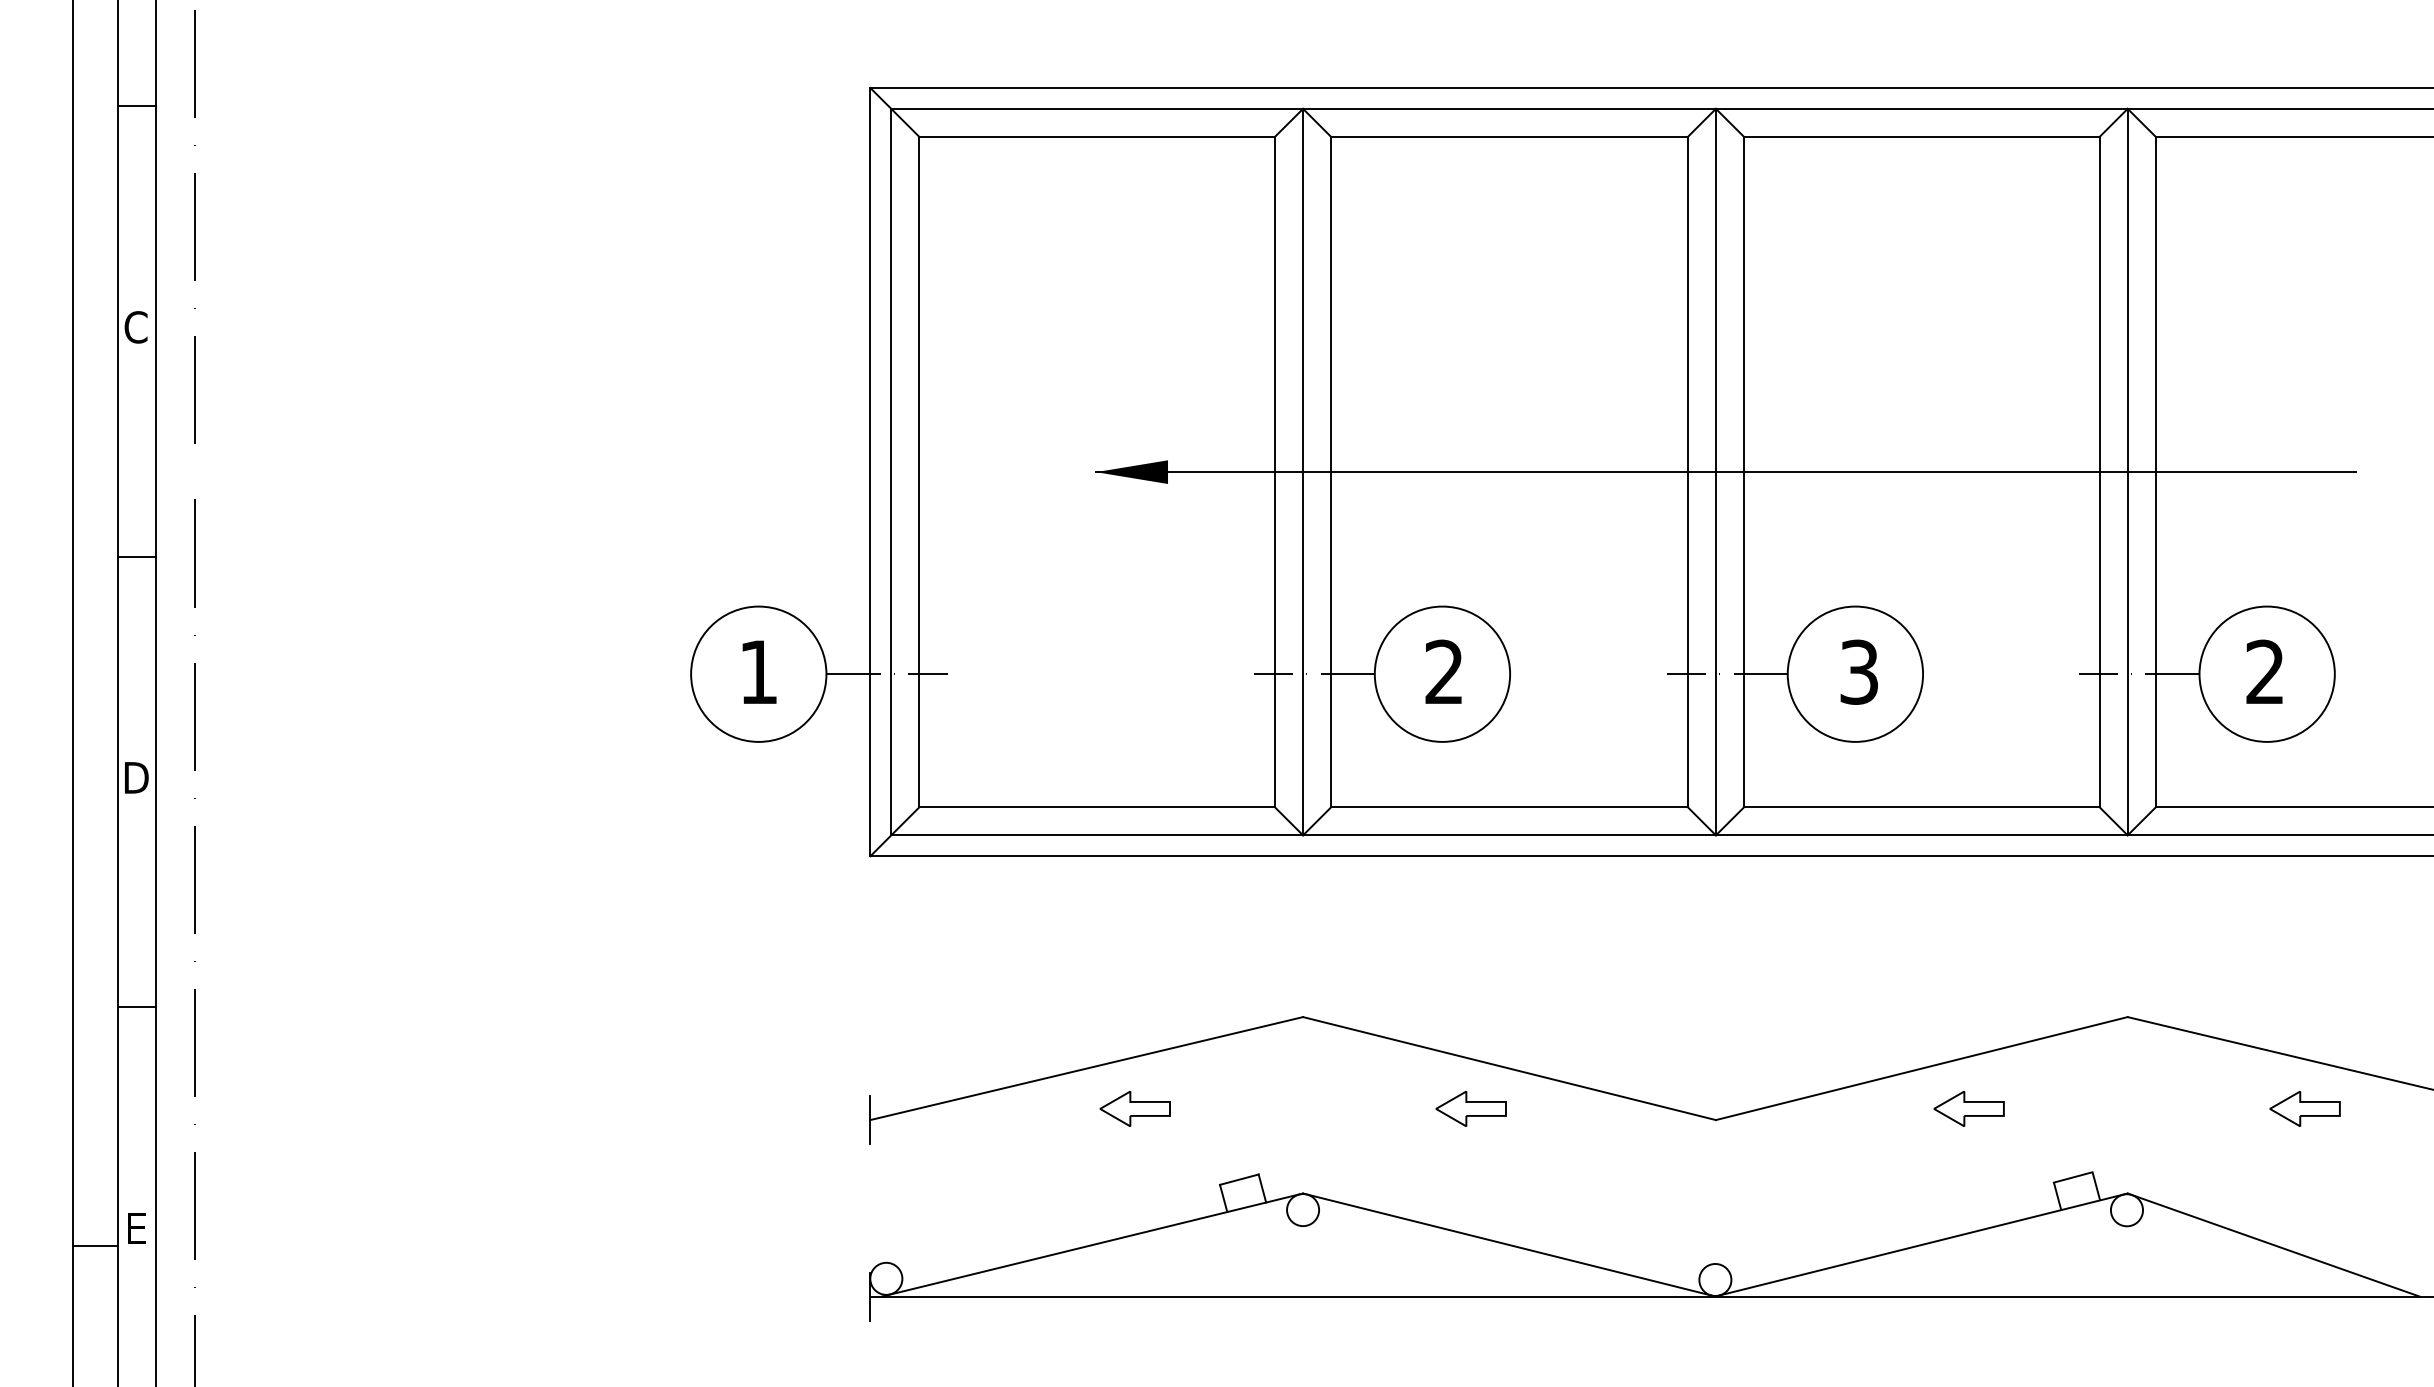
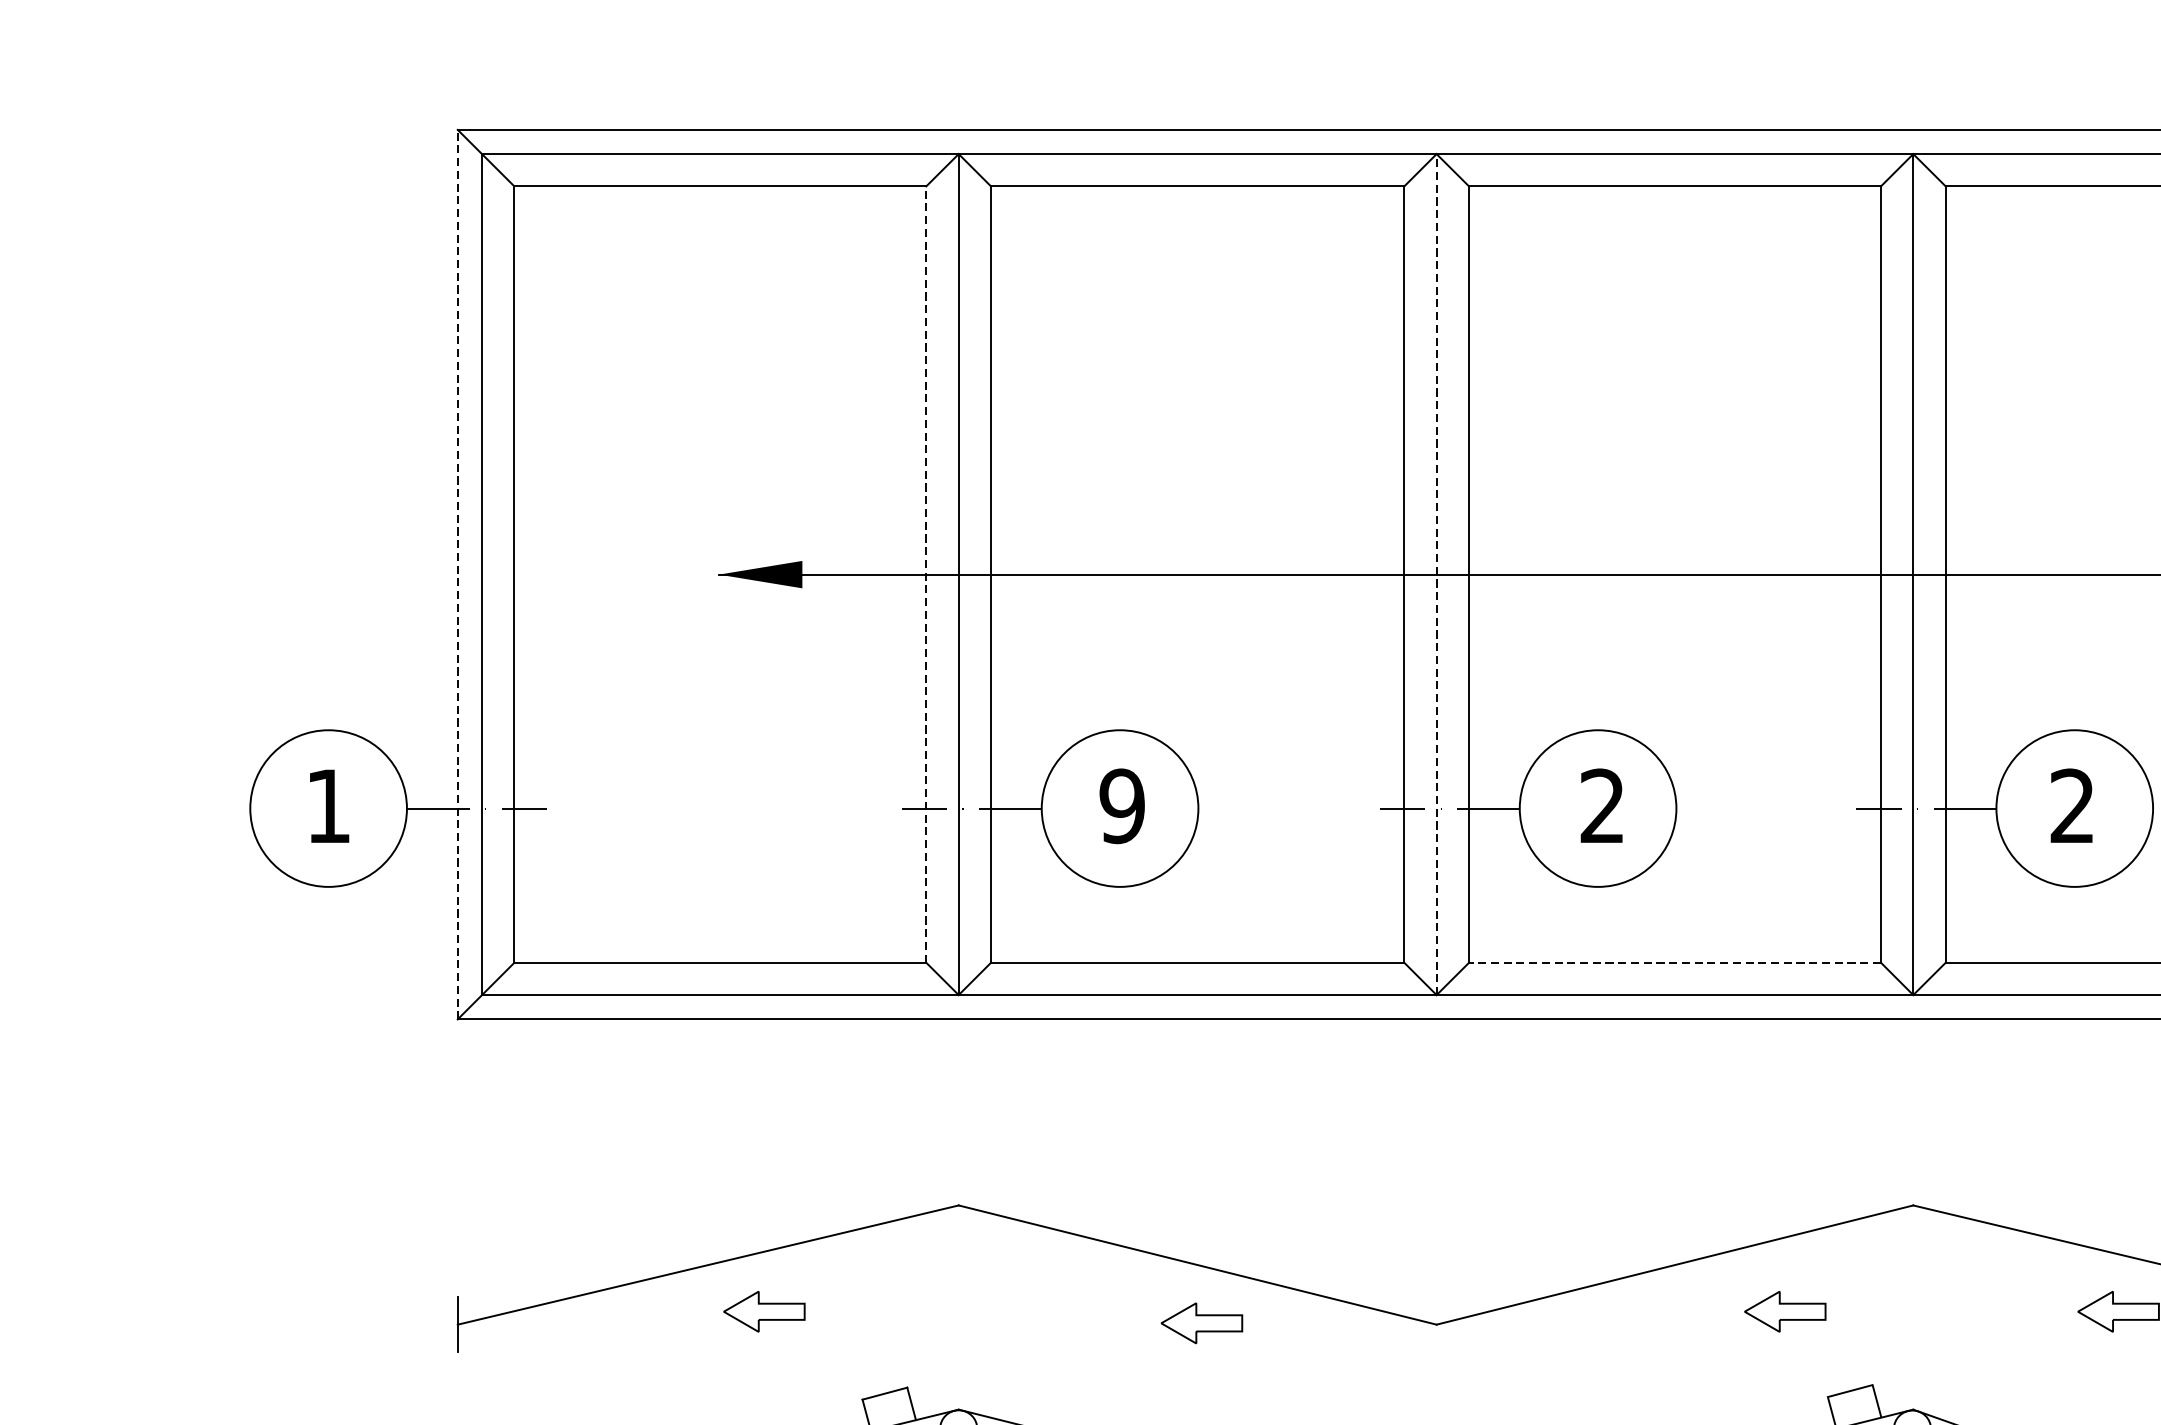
line: (870, 471) -> (457, 573), solid -> dashed
line: (1275, 471) -> (926, 573), solid -> dashed
line: (1715, 471) -> (1436, 573), solid -> dashed
text: (1443, 671) -> (1121, 805), 2 -> 9
text: (1858, 671) -> (1601, 805), 3 -> 2
line: (1921, 807) -> (1674, 962), solid -> dashed
part: (1470, 1108) -> (1201, 1322), moved
part: (1968, 1108) -> (1784, 1311), moved

